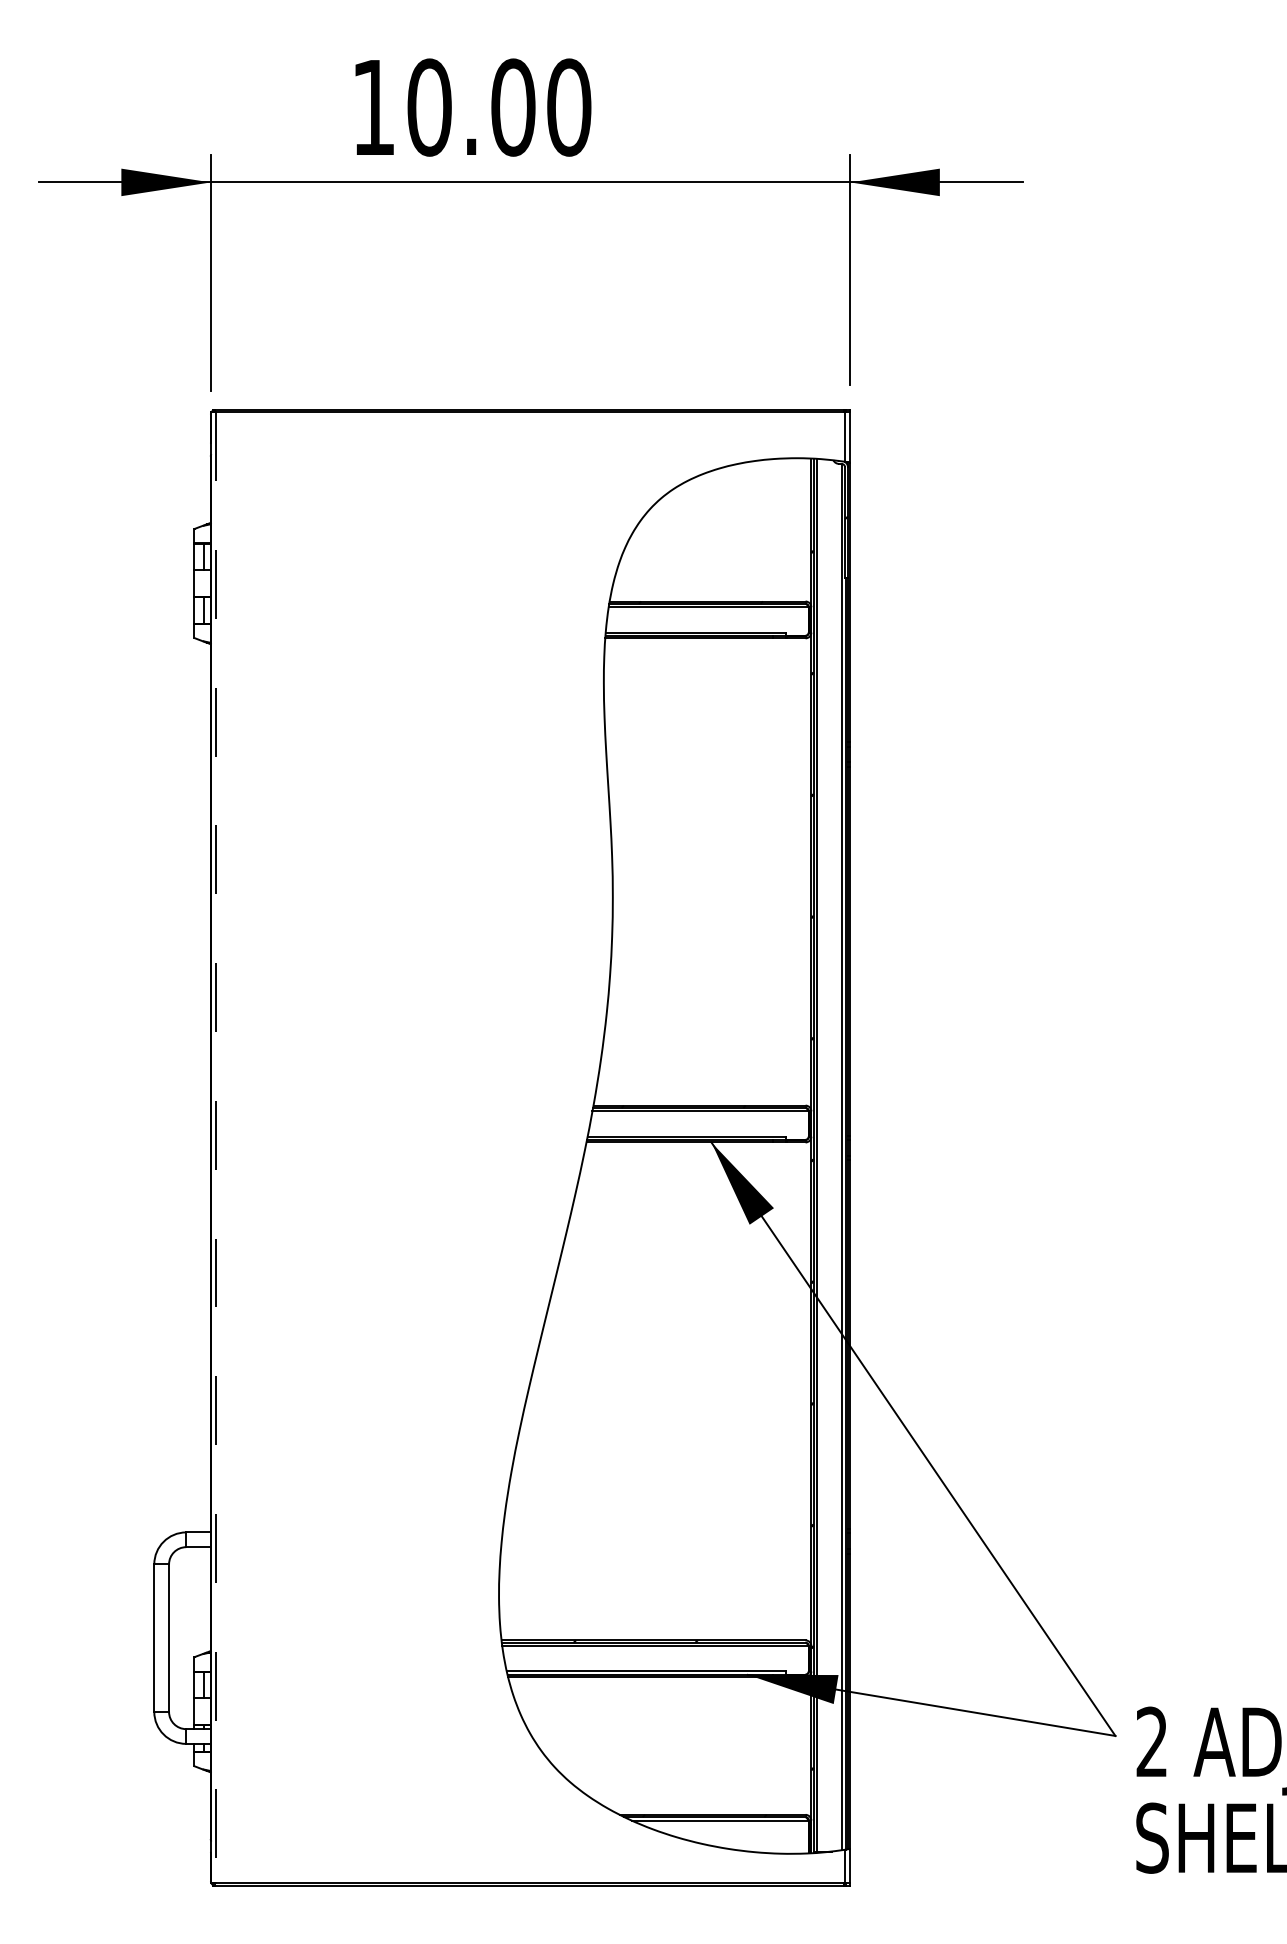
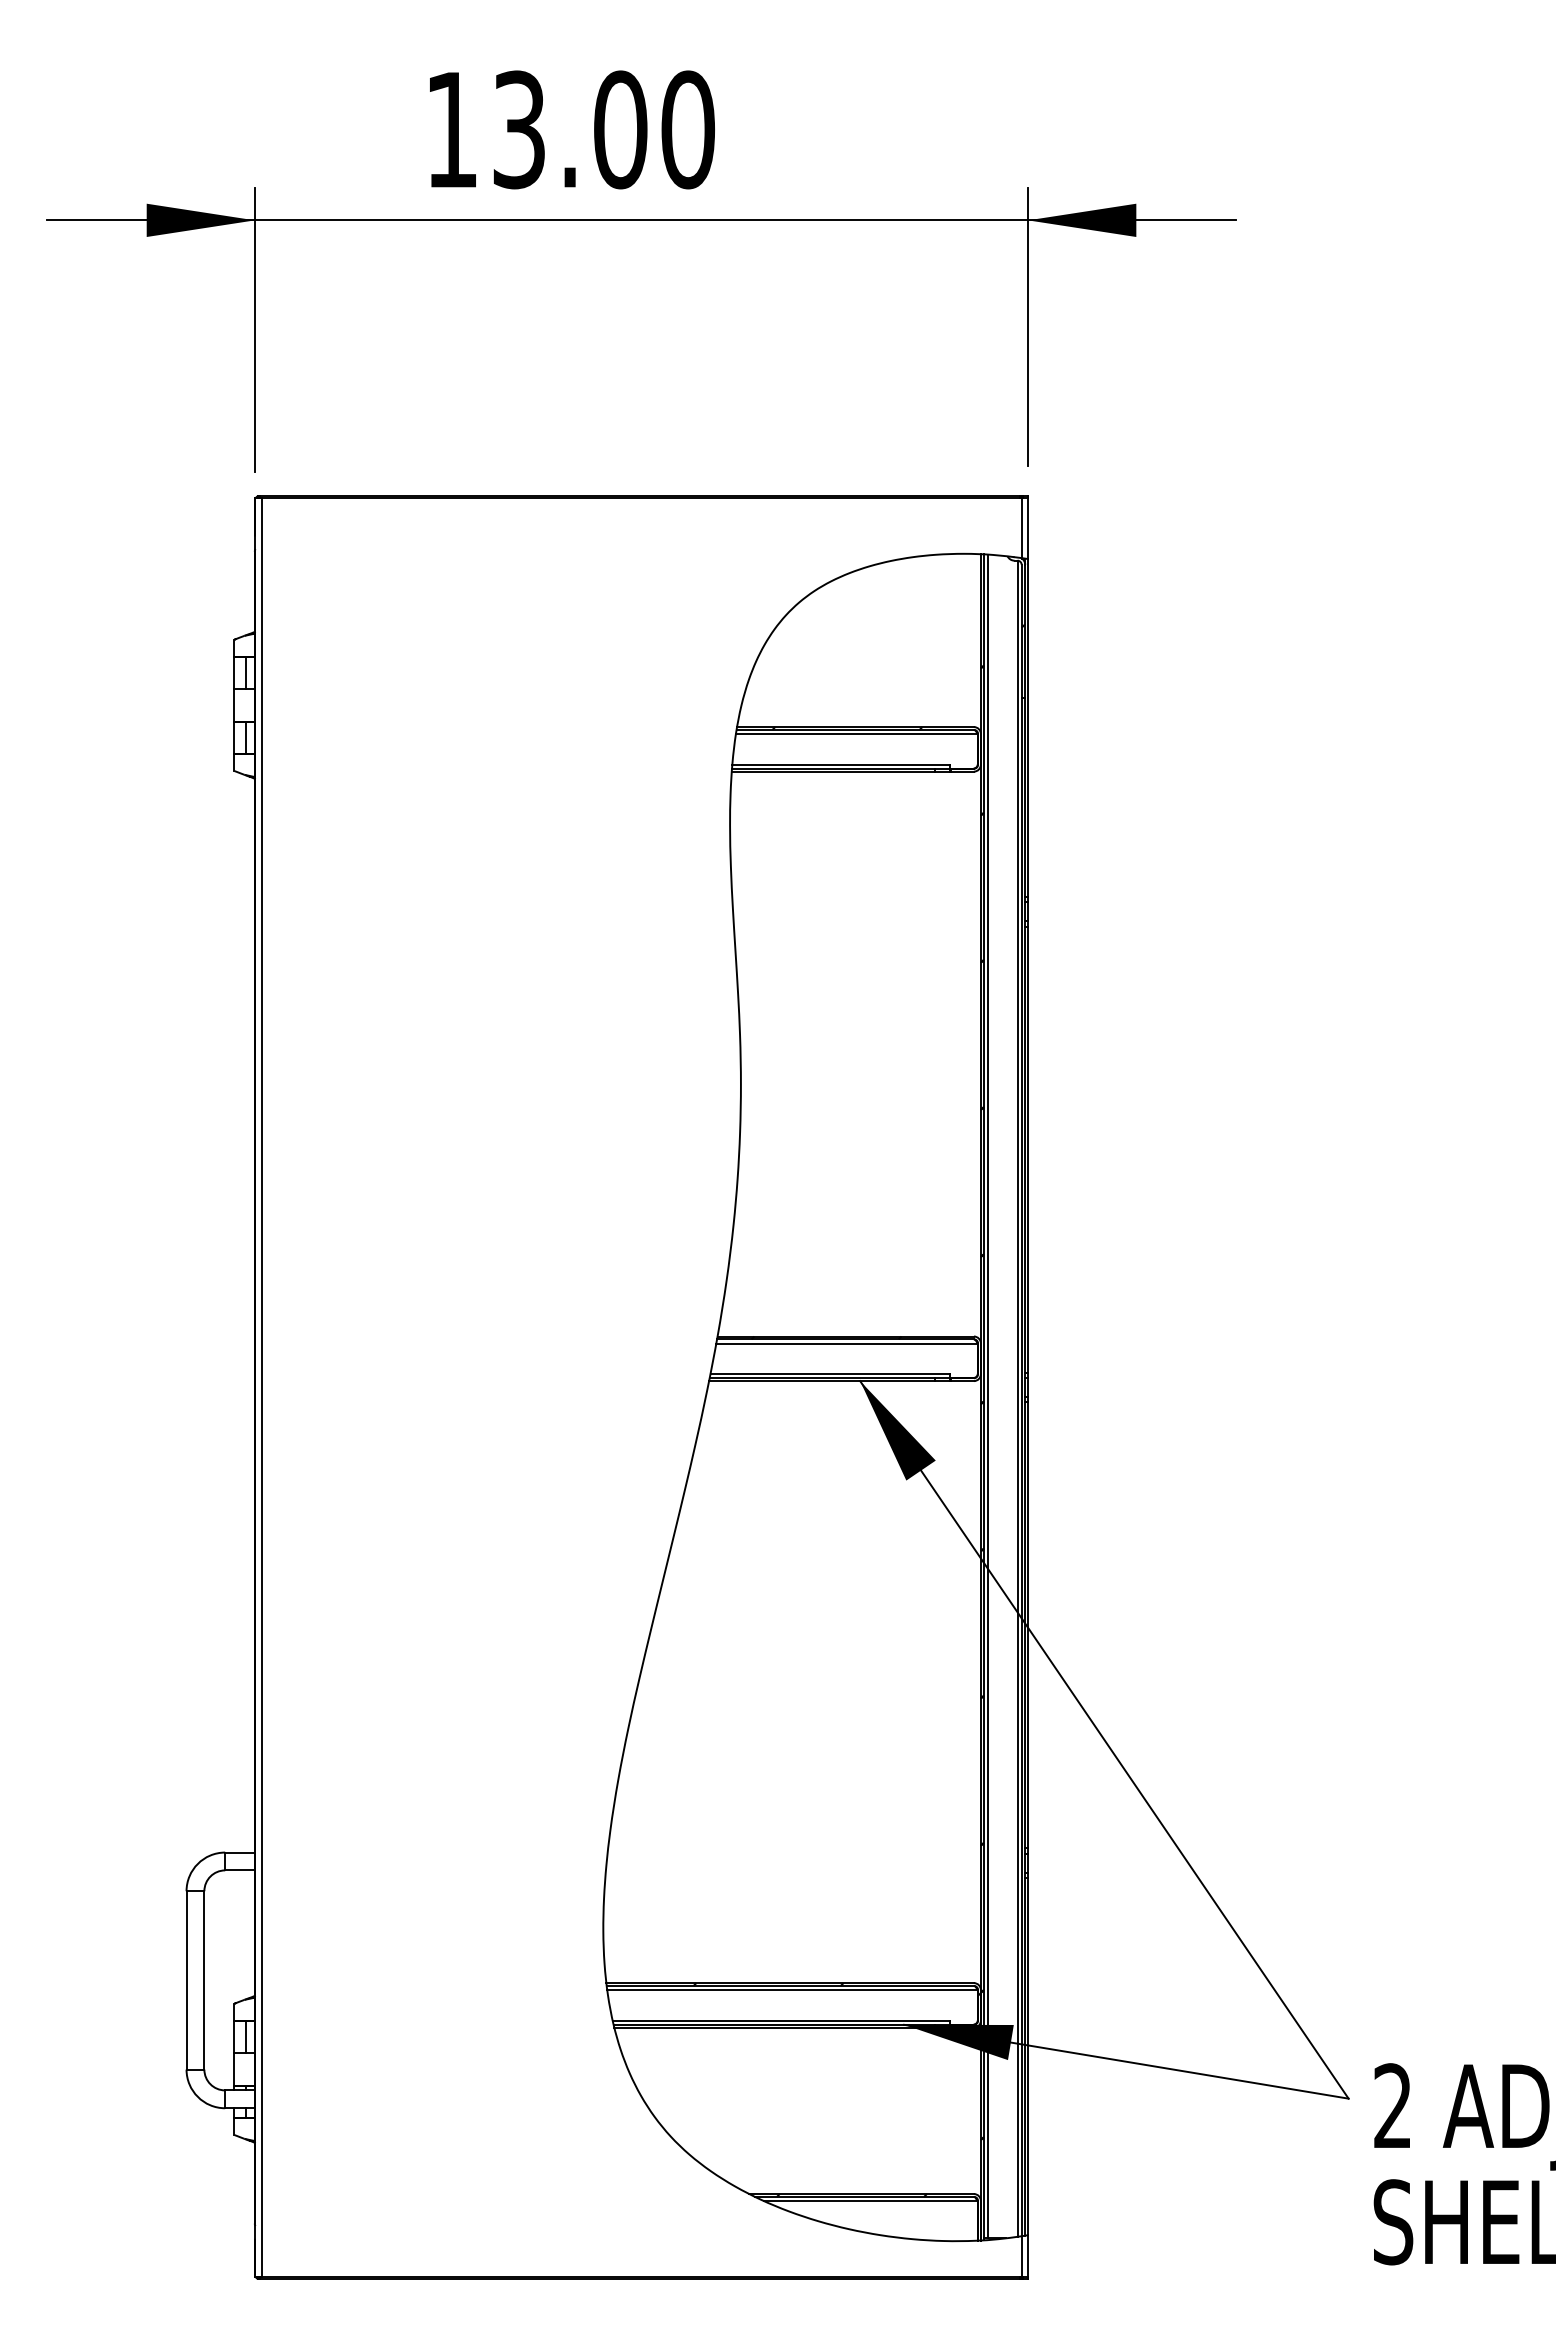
text: (429, 107) -> (519, 129), 10.00 -> 13.00
line: (216, 1148) -> (261, 1388), dashed -> solid

